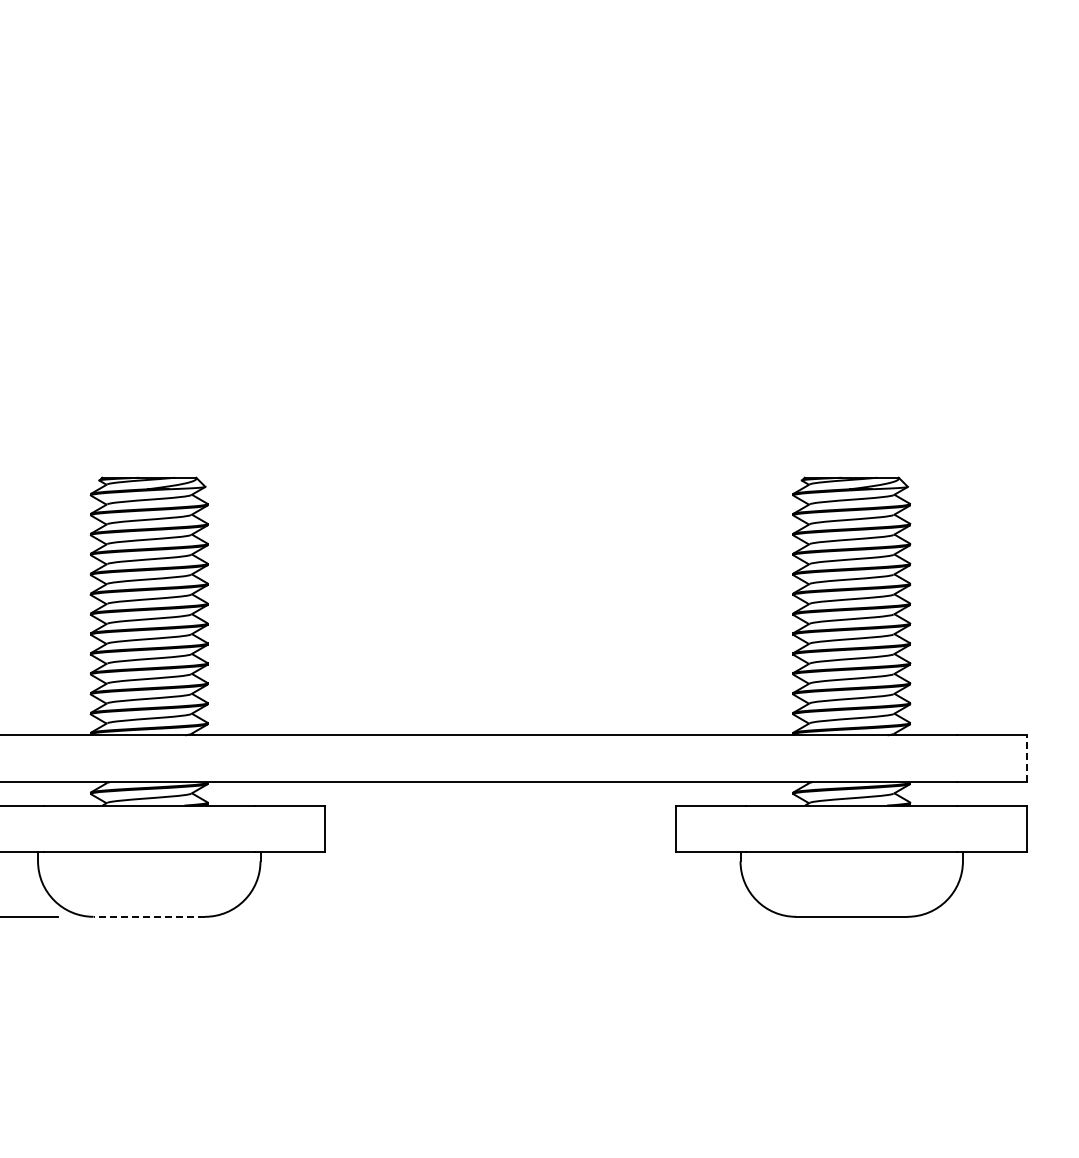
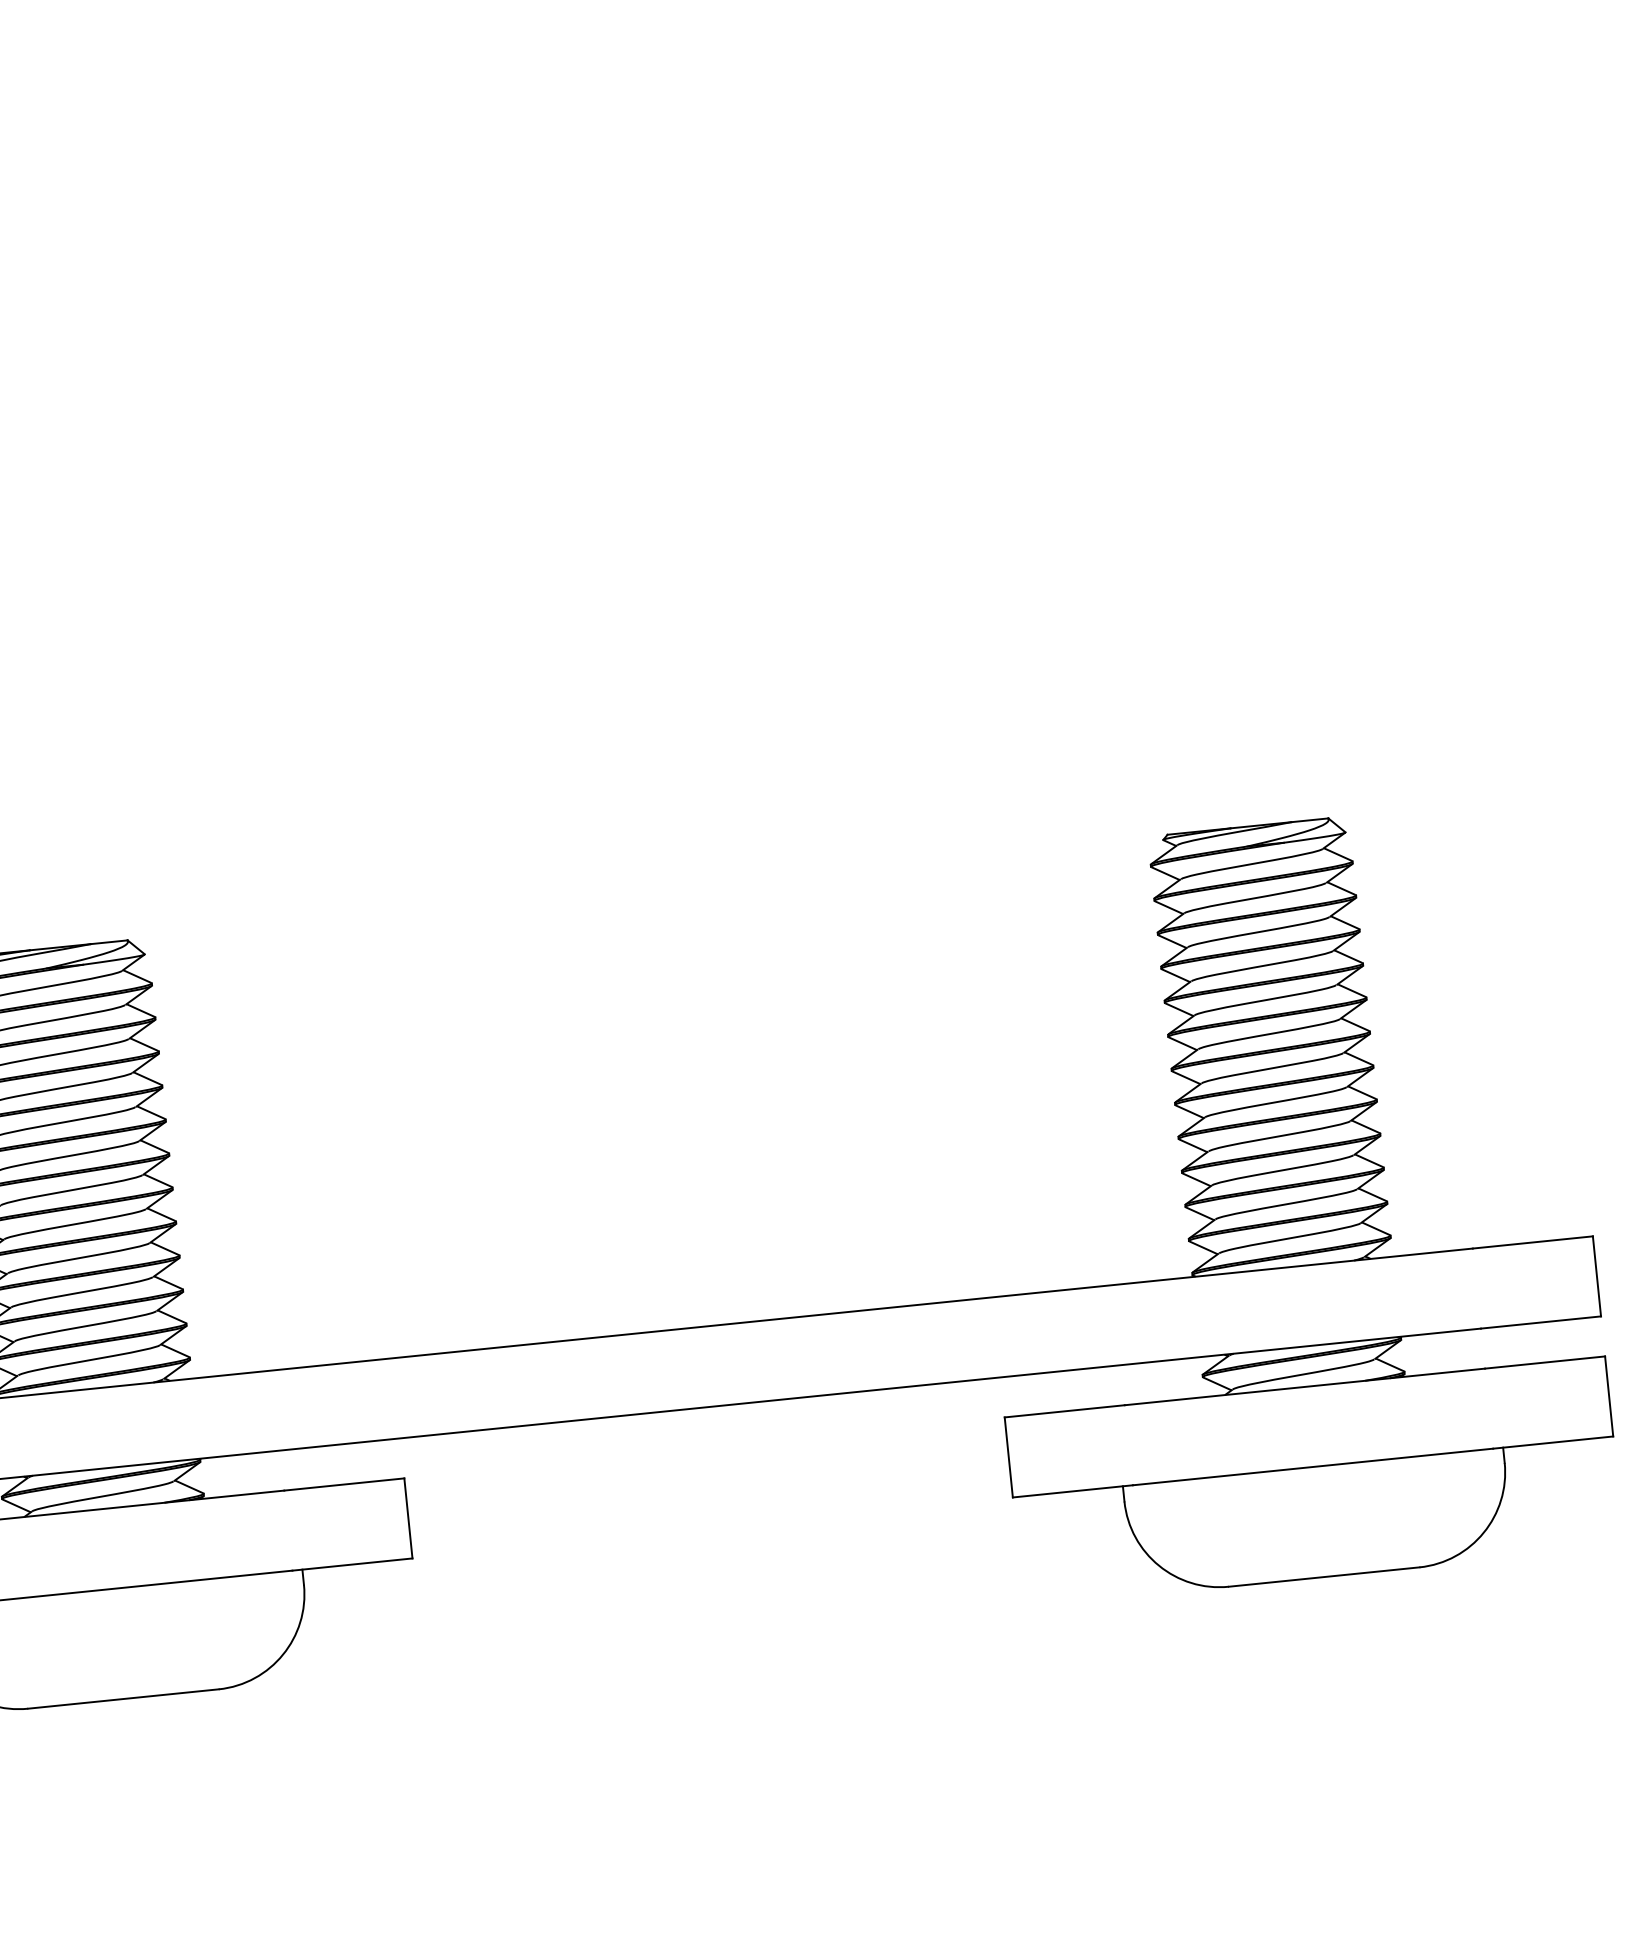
line: (1027, 758) -> (1597, 1275), dashed -> solid
line: (149, 916) -> (123, 1698), dashed -> solid

